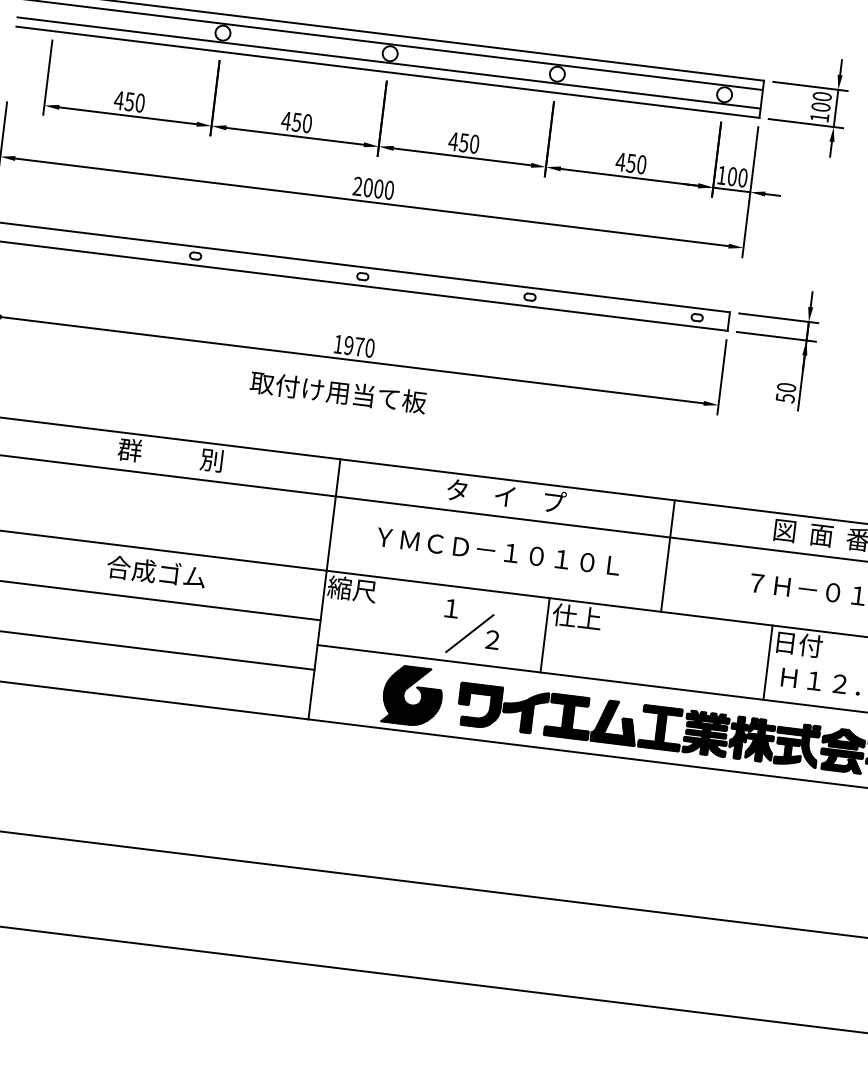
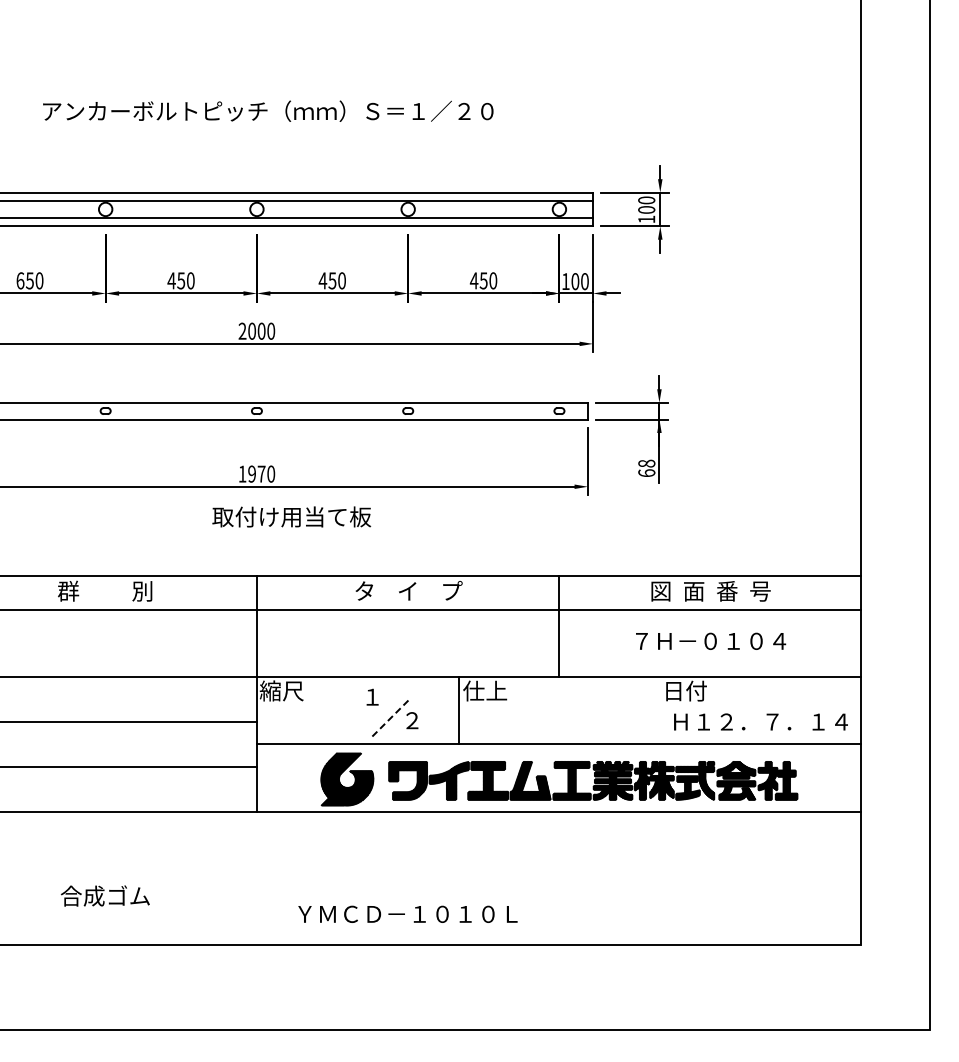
text: (119, 100) -> (20, 280), 450 -> 650
text: (338, 391) -> (291, 516), moved
text: (785, 392) -> (646, 468), 50 -> 68
text: (498, 550) -> (407, 913), moved
text: (155, 571) -> (104, 895), moved
line: (469, 633) -> (391, 717), solid -> dashed
line: (768, 662) -> (660, 710), removed

